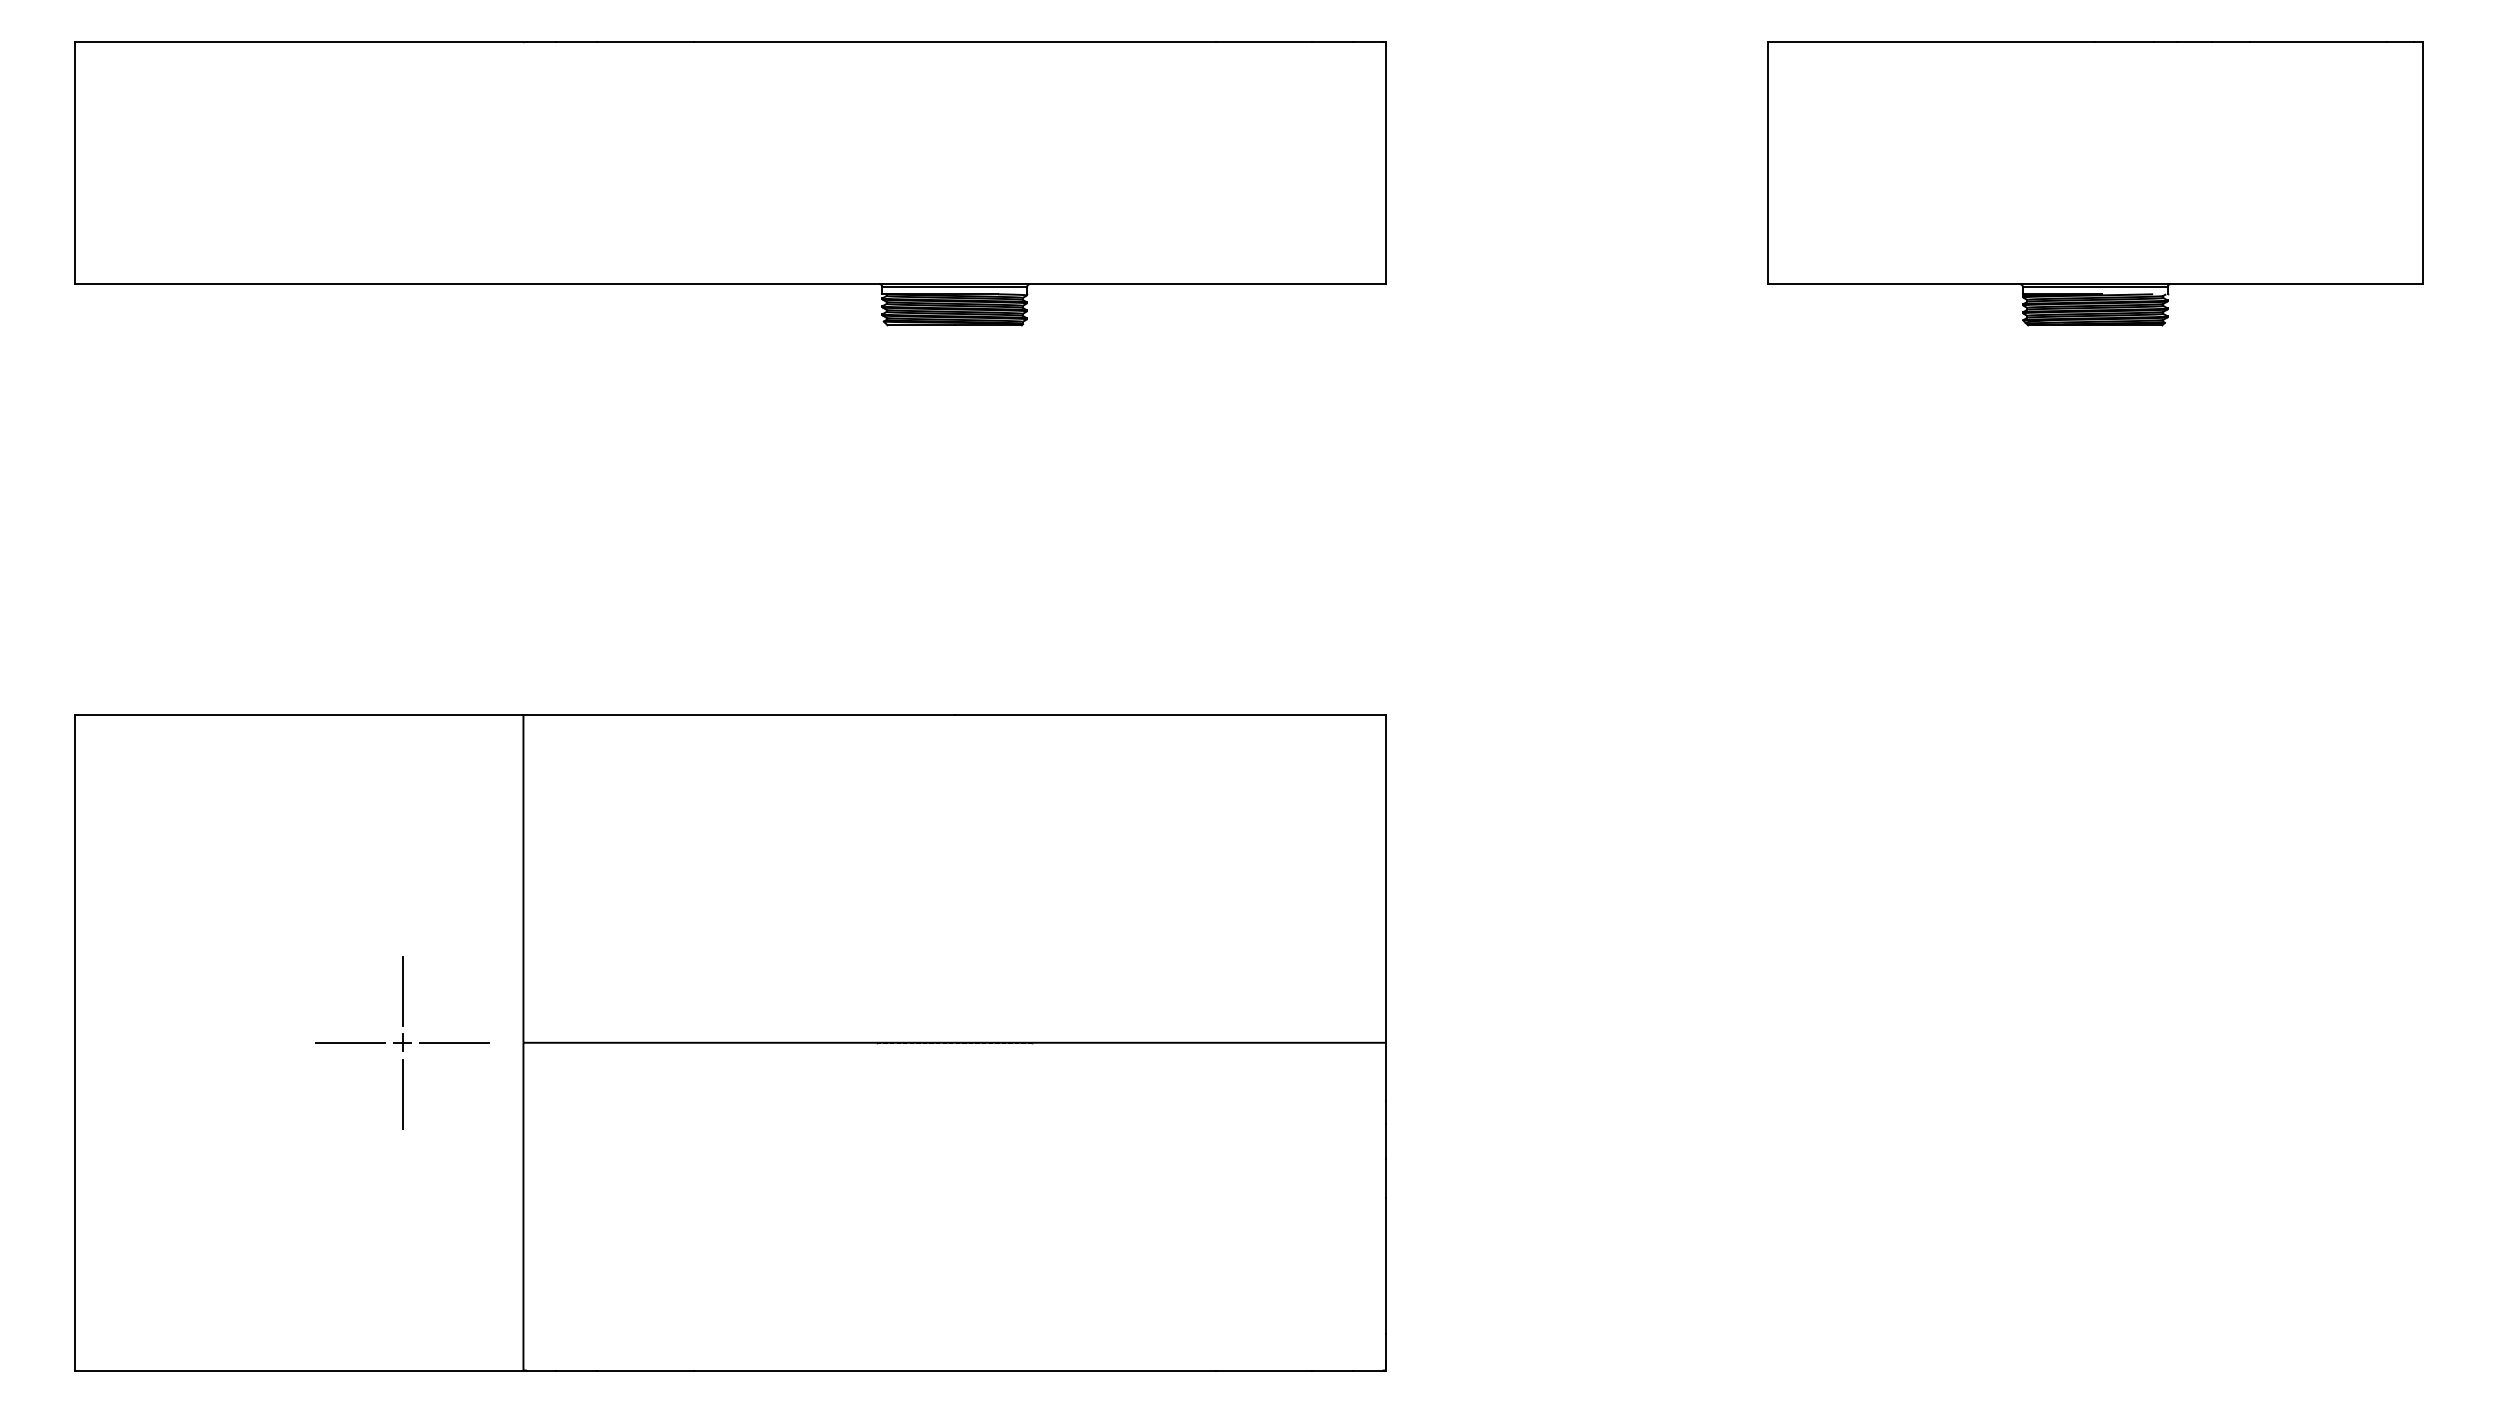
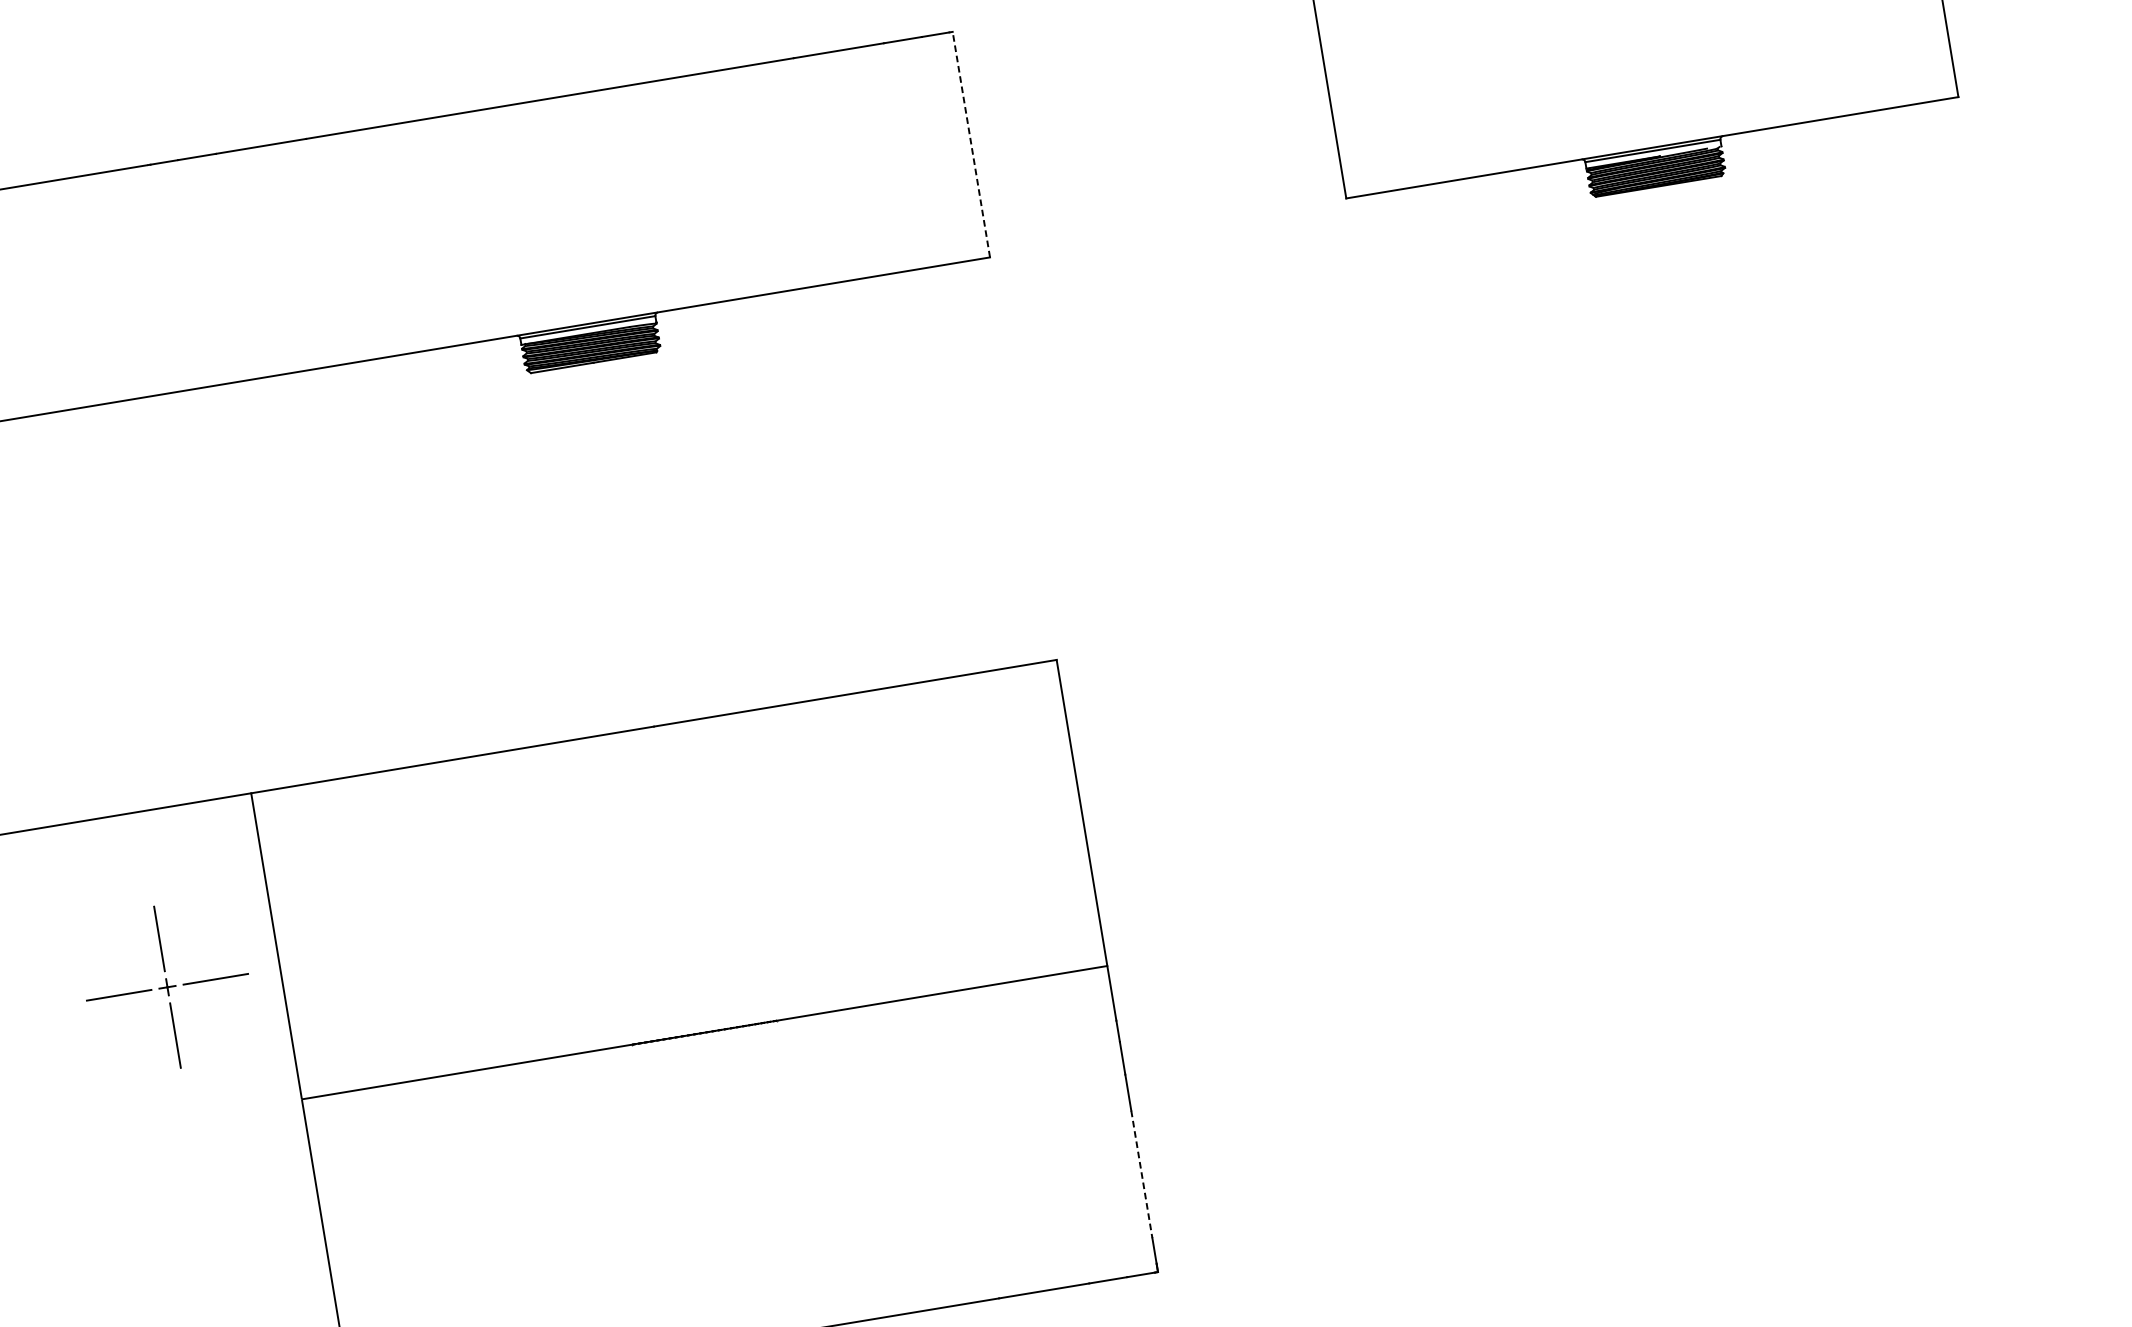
line: (1386, 163) -> (971, 144), solid -> dashed
part: (402, 1042) -> (167, 987), moved
line: (1386, 1266) -> (1142, 1174), solid -> dashed

